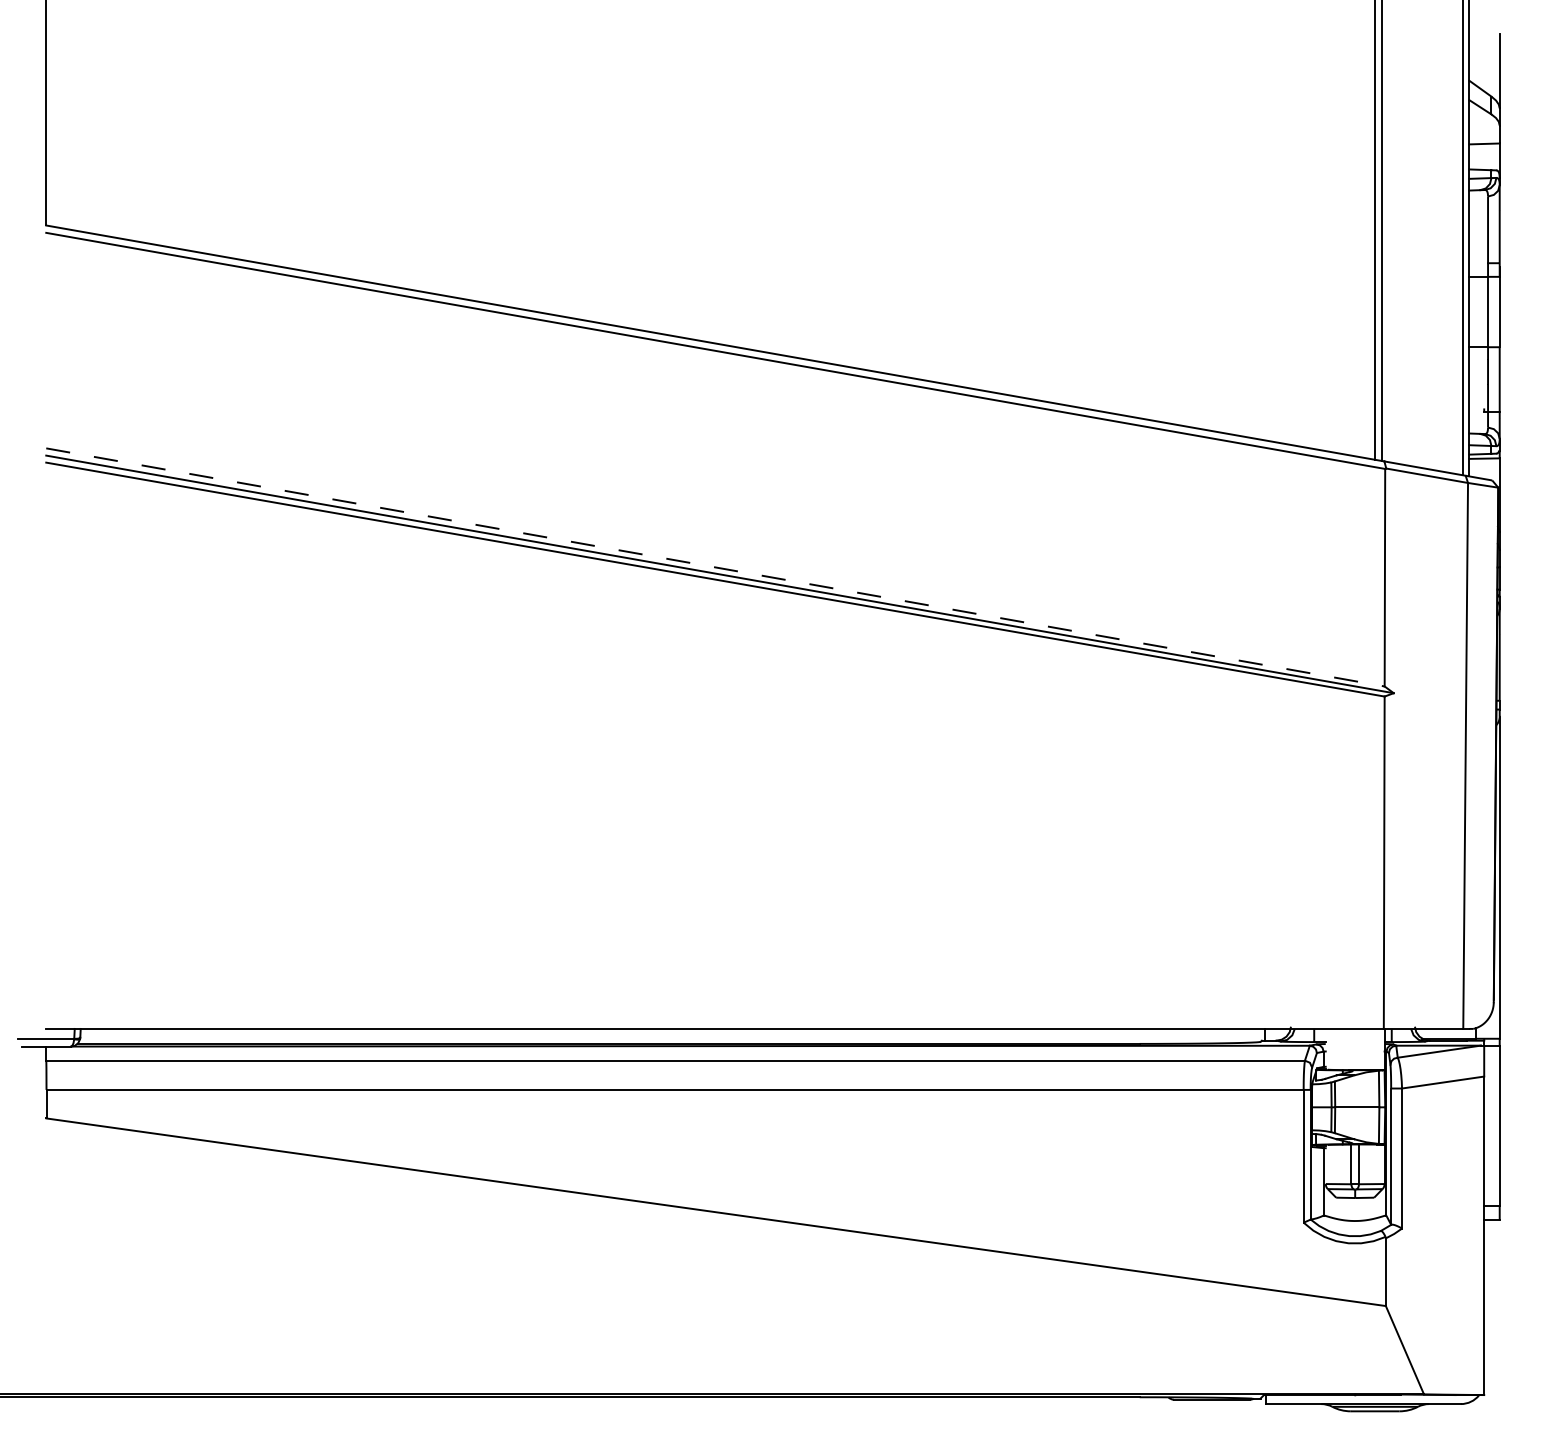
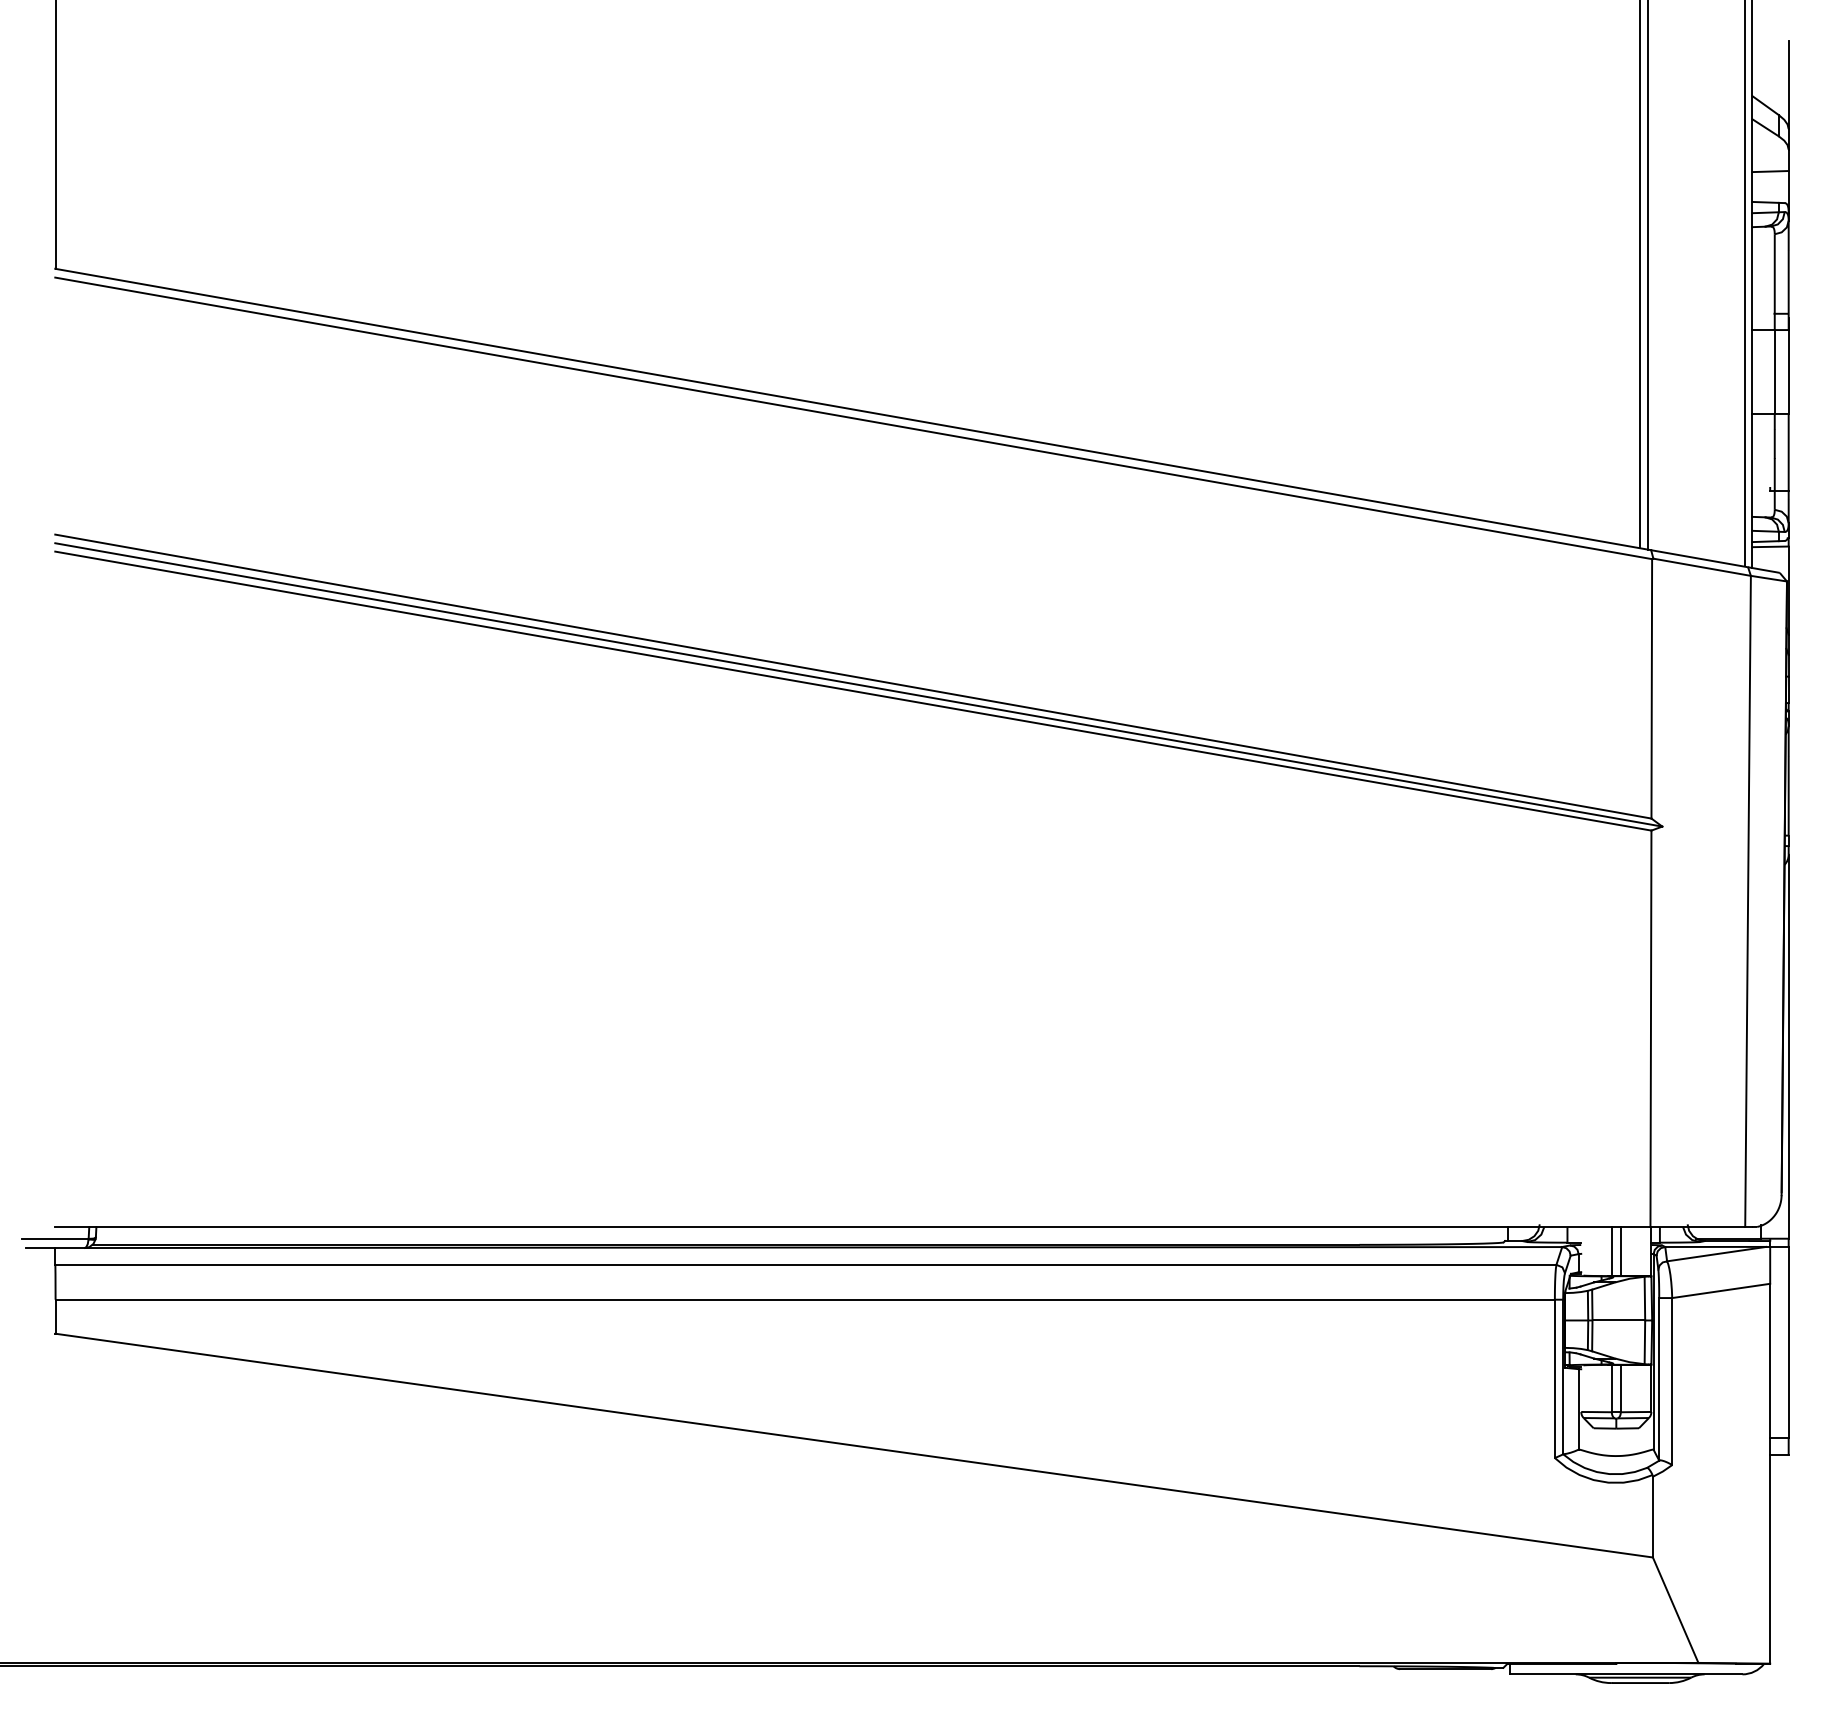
line: (715, 567) -> (853, 676), dashed -> solid
line: (1351, 1049) -> (1611, 1251), added
line: (1358, 1049) -> (1620, 1251), added

